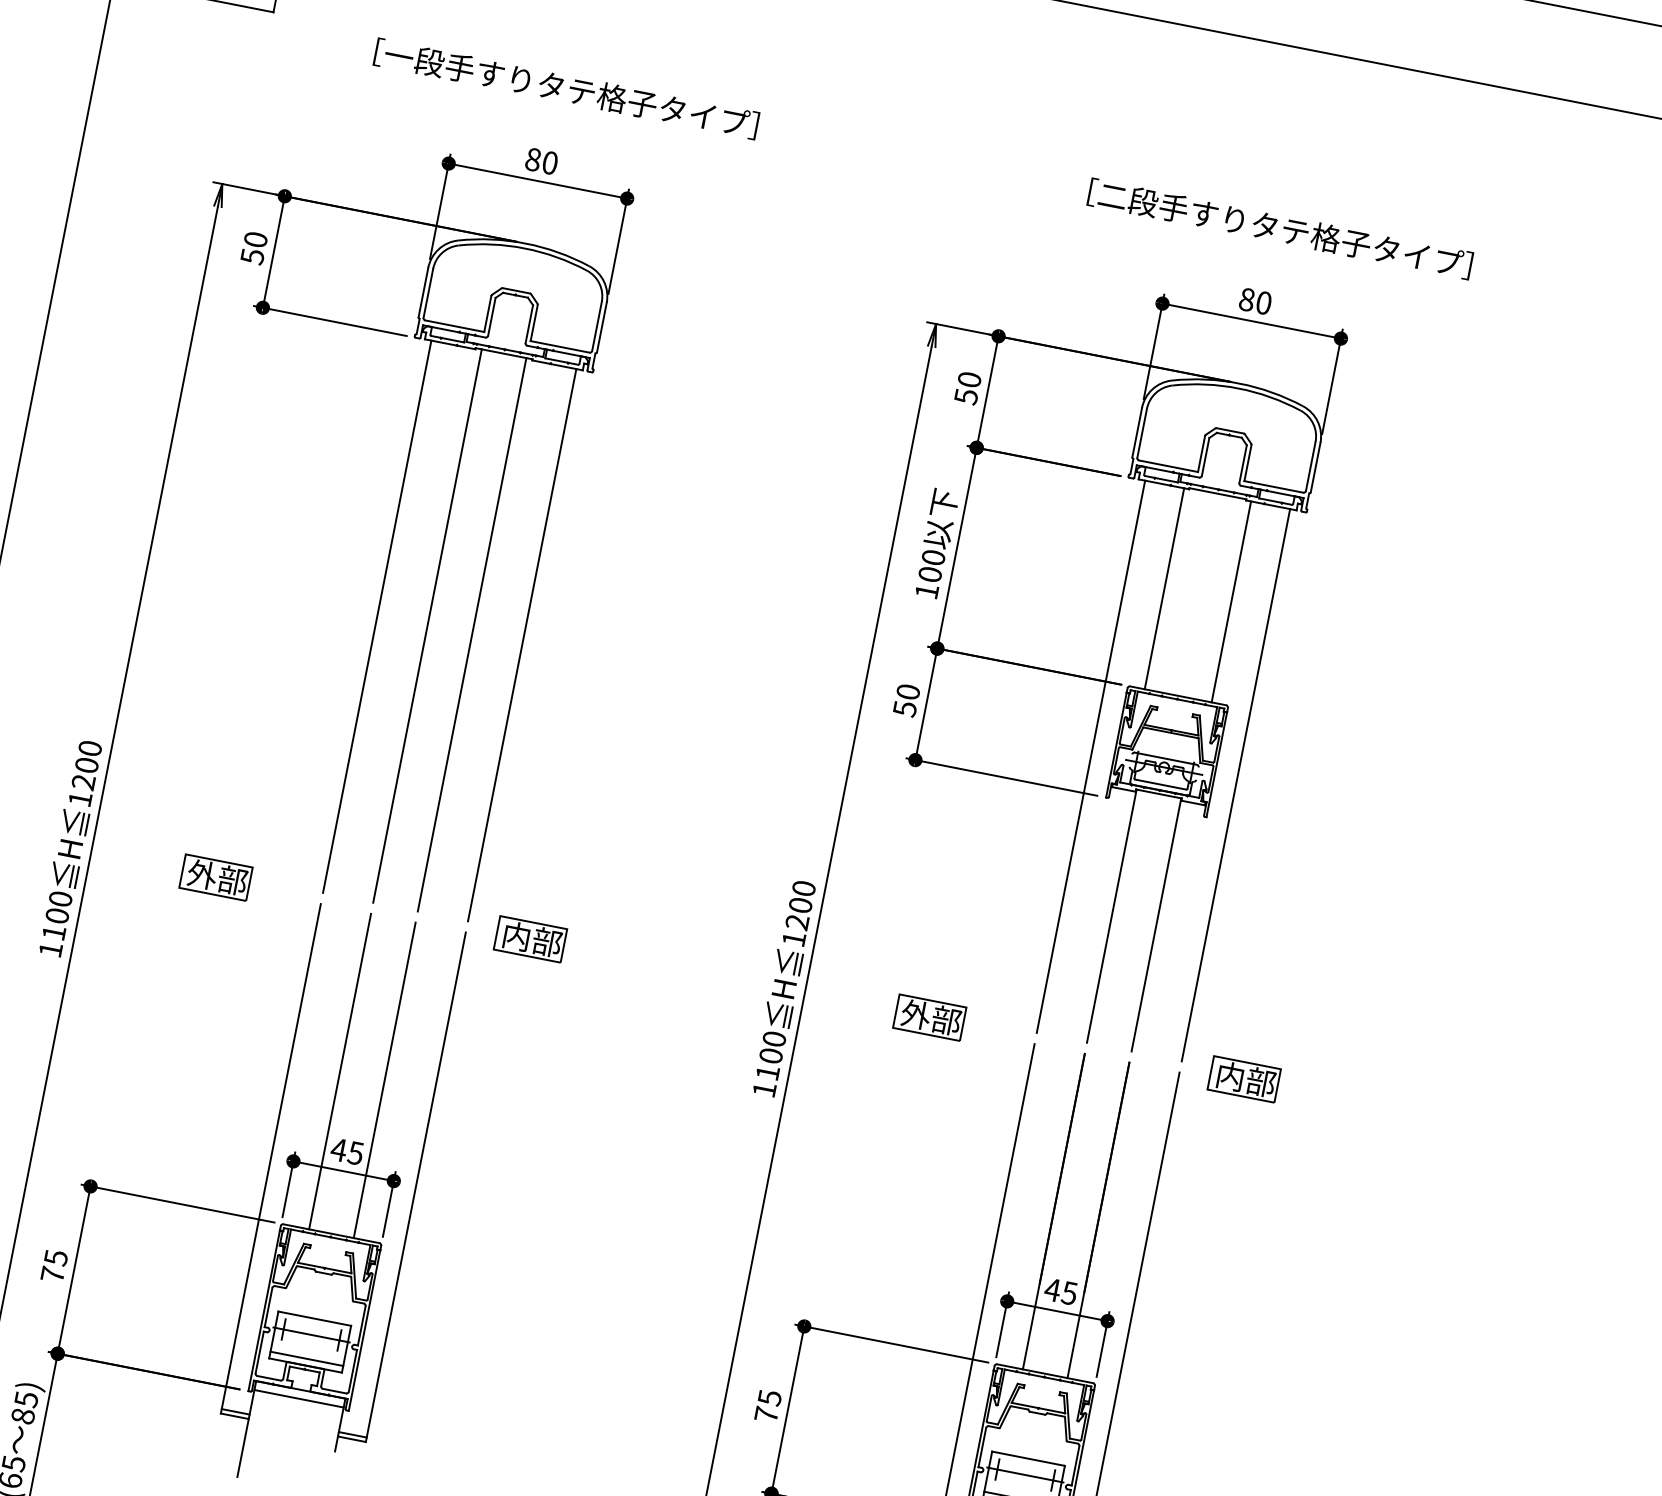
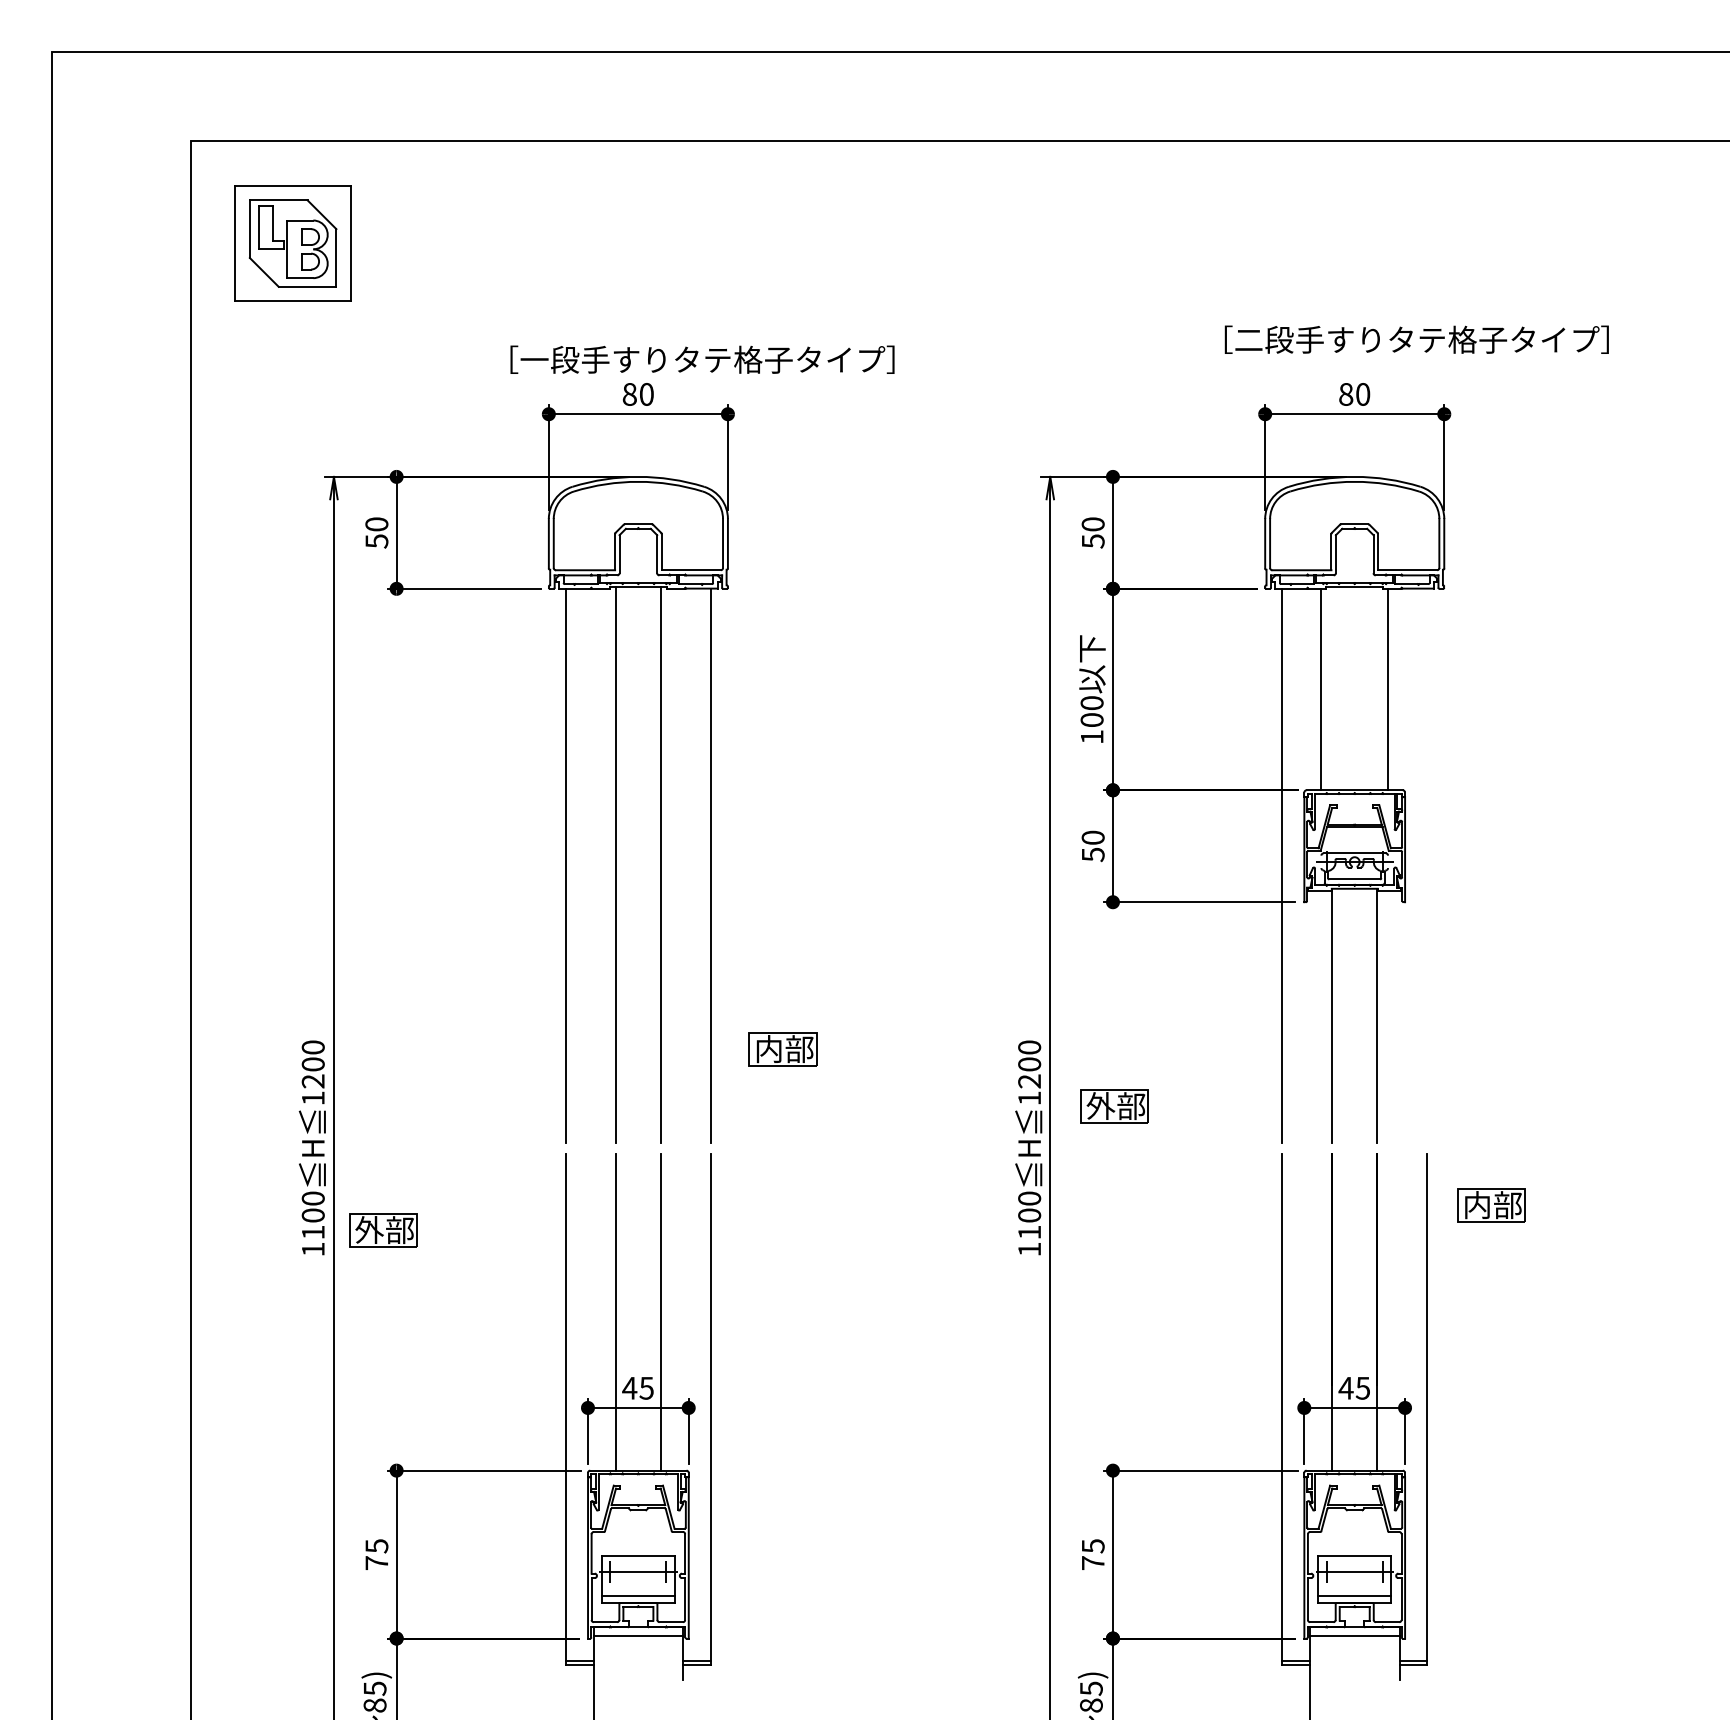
text: (566, 88) -> (702, 359), moved
text: (1279, 228) -> (1416, 339), moved
line: (1236, 784) -> (1427, 865), removed
part: (216, 877) -> (383, 1230), moved
part: (530, 939) -> (782, 1049), moved
part: (929, 1017) -> (1114, 1106), moved
part: (1244, 1079) -> (1491, 1205), moved

